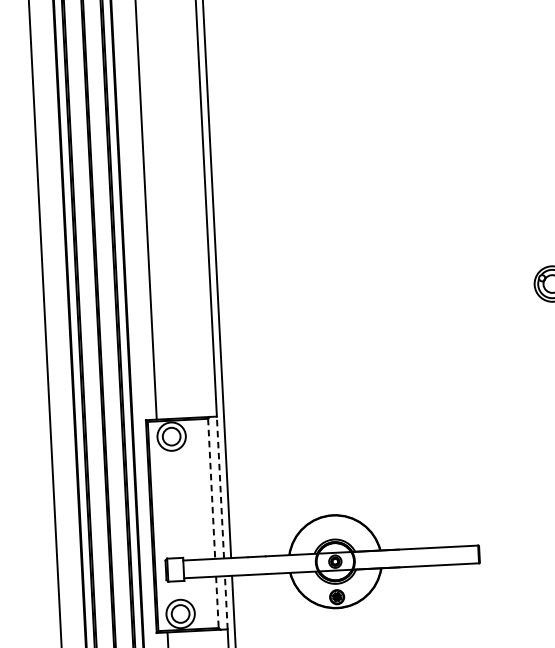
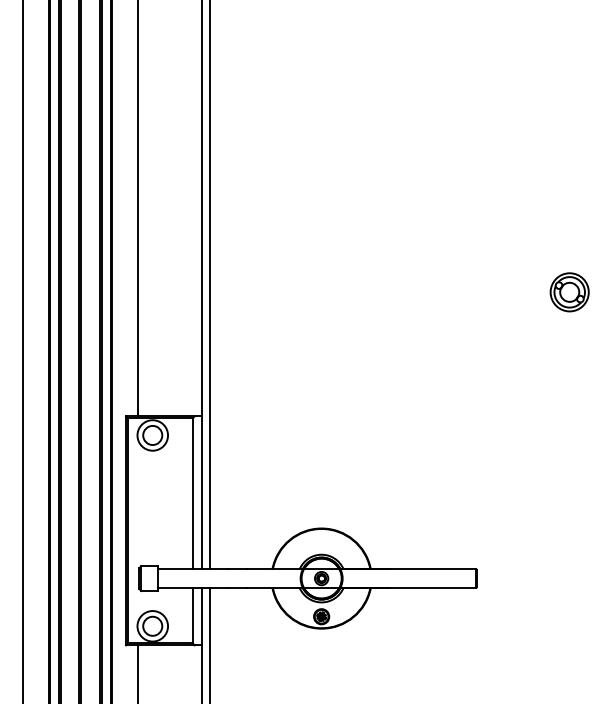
line: (220, 487) -> (202, 492), dashed -> solid
line: (211, 489) -> (192, 494), dashed -> solid
line: (217, 602) -> (192, 615), dashed -> solid
line: (226, 602) -> (202, 616), dashed -> solid

